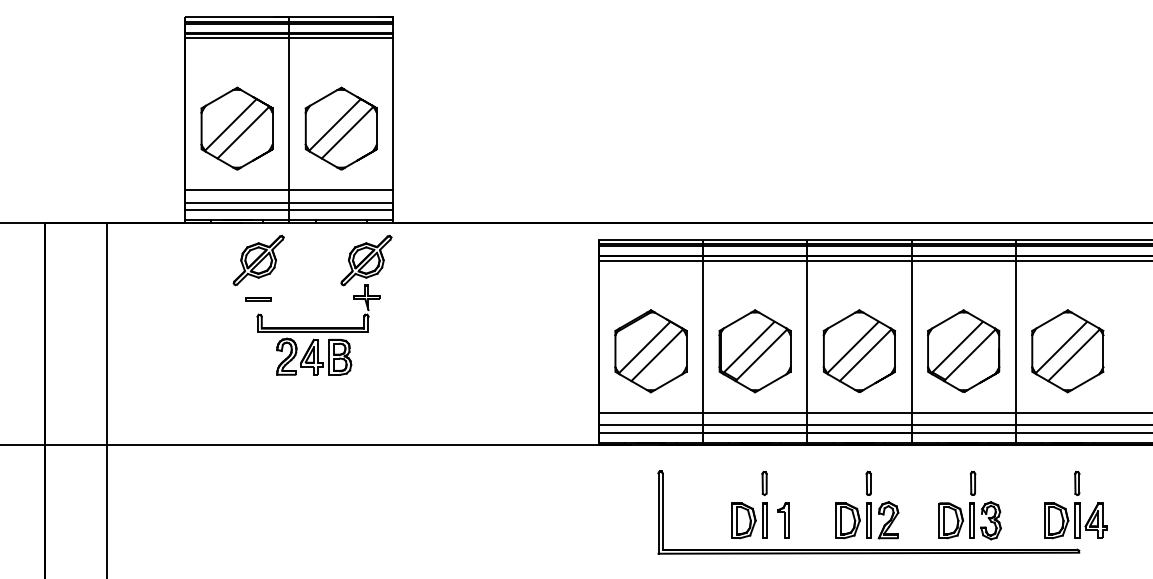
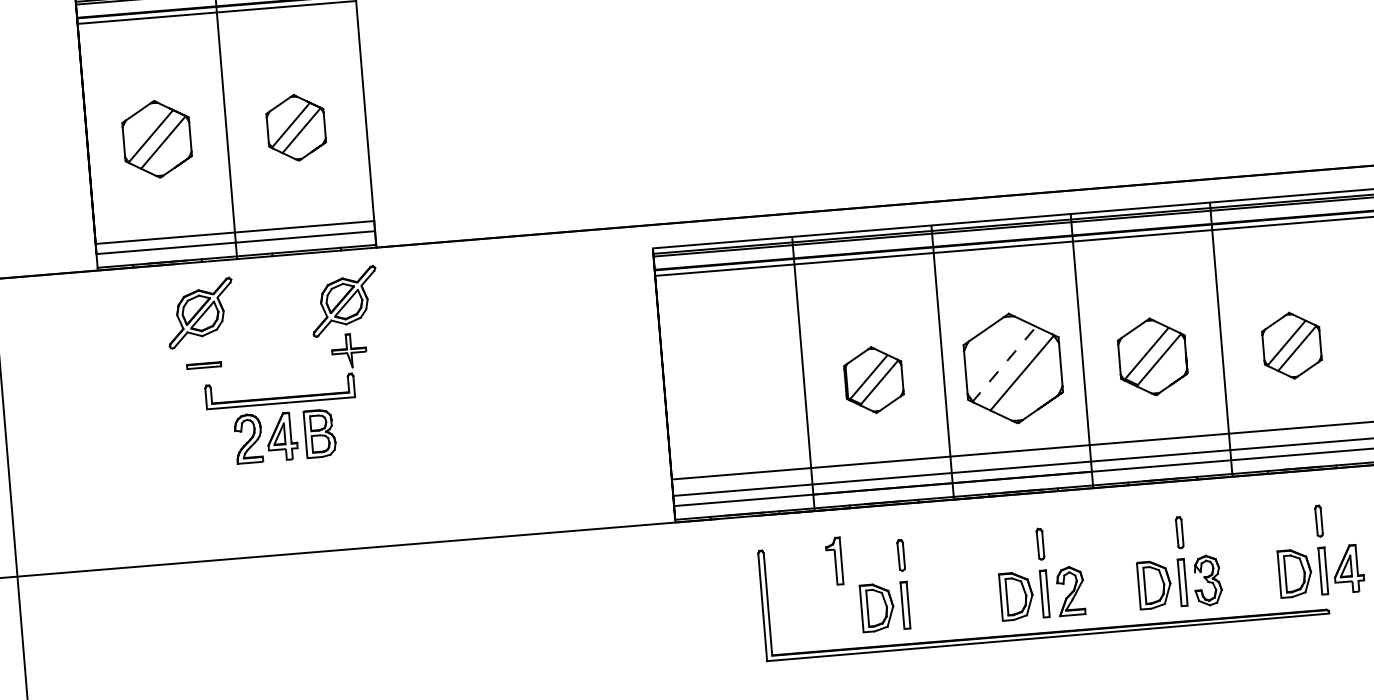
part: (236, 128) -> (156, 139), size x0.7
part: (340, 128) -> (295, 127), size x0.6
line: (289, 190) -> (233, 216), removed
line: (852, 348) -> (1003, 365), solid -> dashed
part: (963, 350) -> (1152, 356), size x0.7
part: (650, 351) -> (734, 391), removed
part: (754, 351) -> (873, 380), size x0.6
part: (1067, 351) -> (1291, 345), size x0.6
part: (783, 520) -> (834, 561), moved

